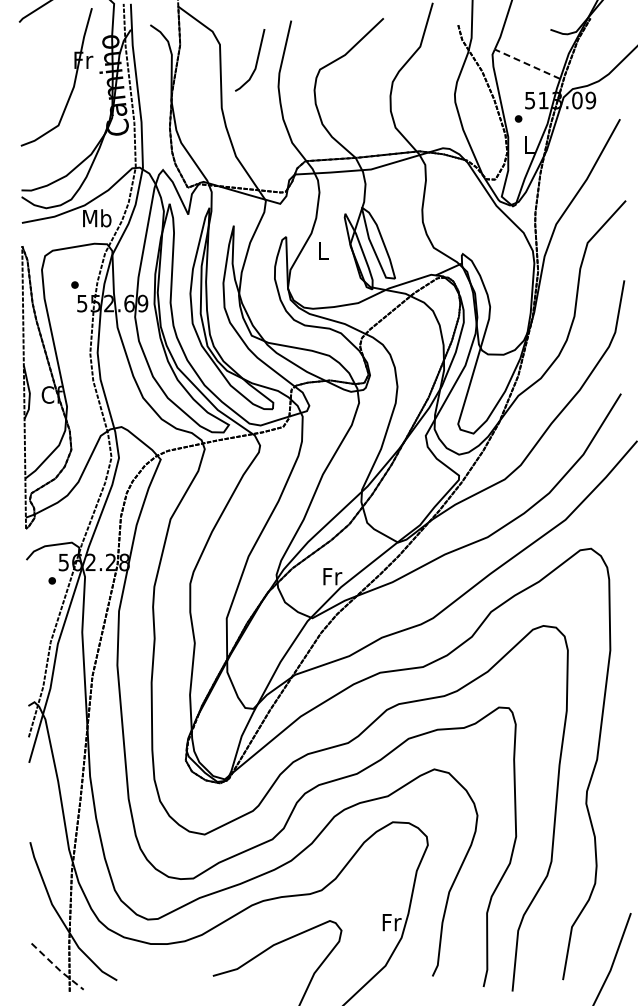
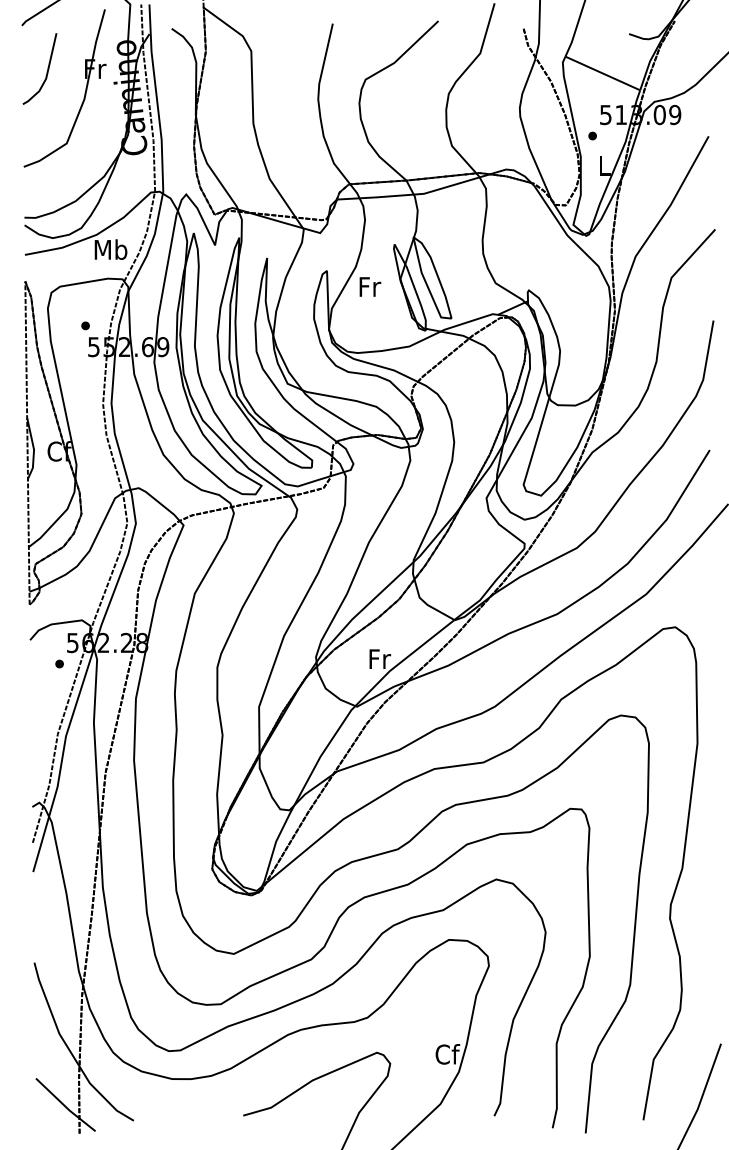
line: (255, 63) -> (46, 72), moved
line: (527, 64) -> (602, 73), dashed -> solid
text: (323, 250) -> (369, 286), L -> Fr
text: (391, 922) -> (447, 1054), Fr -> Cf
line: (57, 968) -> (65, 1107), dashed -> solid

